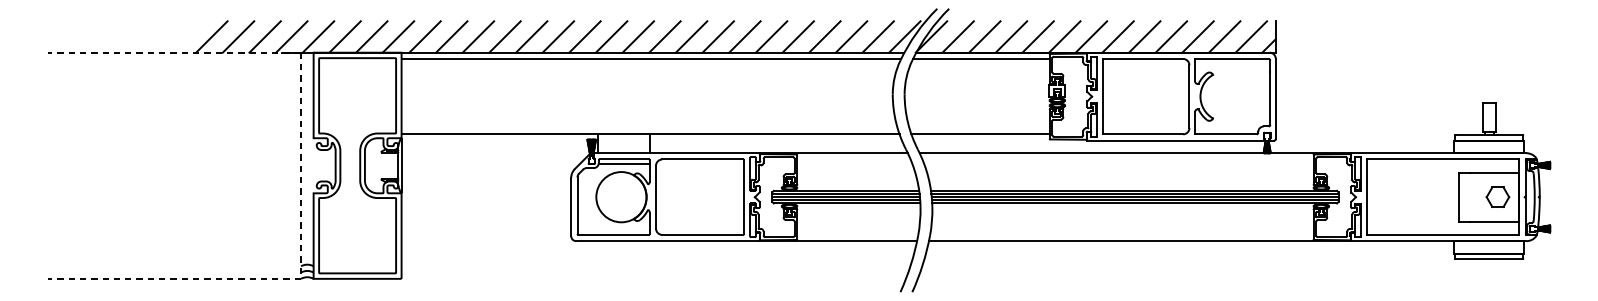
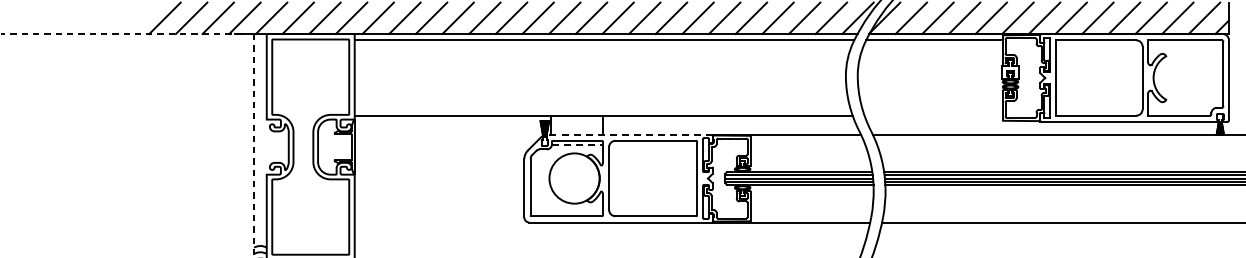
line: (980, 134) -> (933, 115), removed
line: (677, 153) -> (630, 134), solid -> dashed
line: (624, 163) -> (577, 144), solid -> dashed

